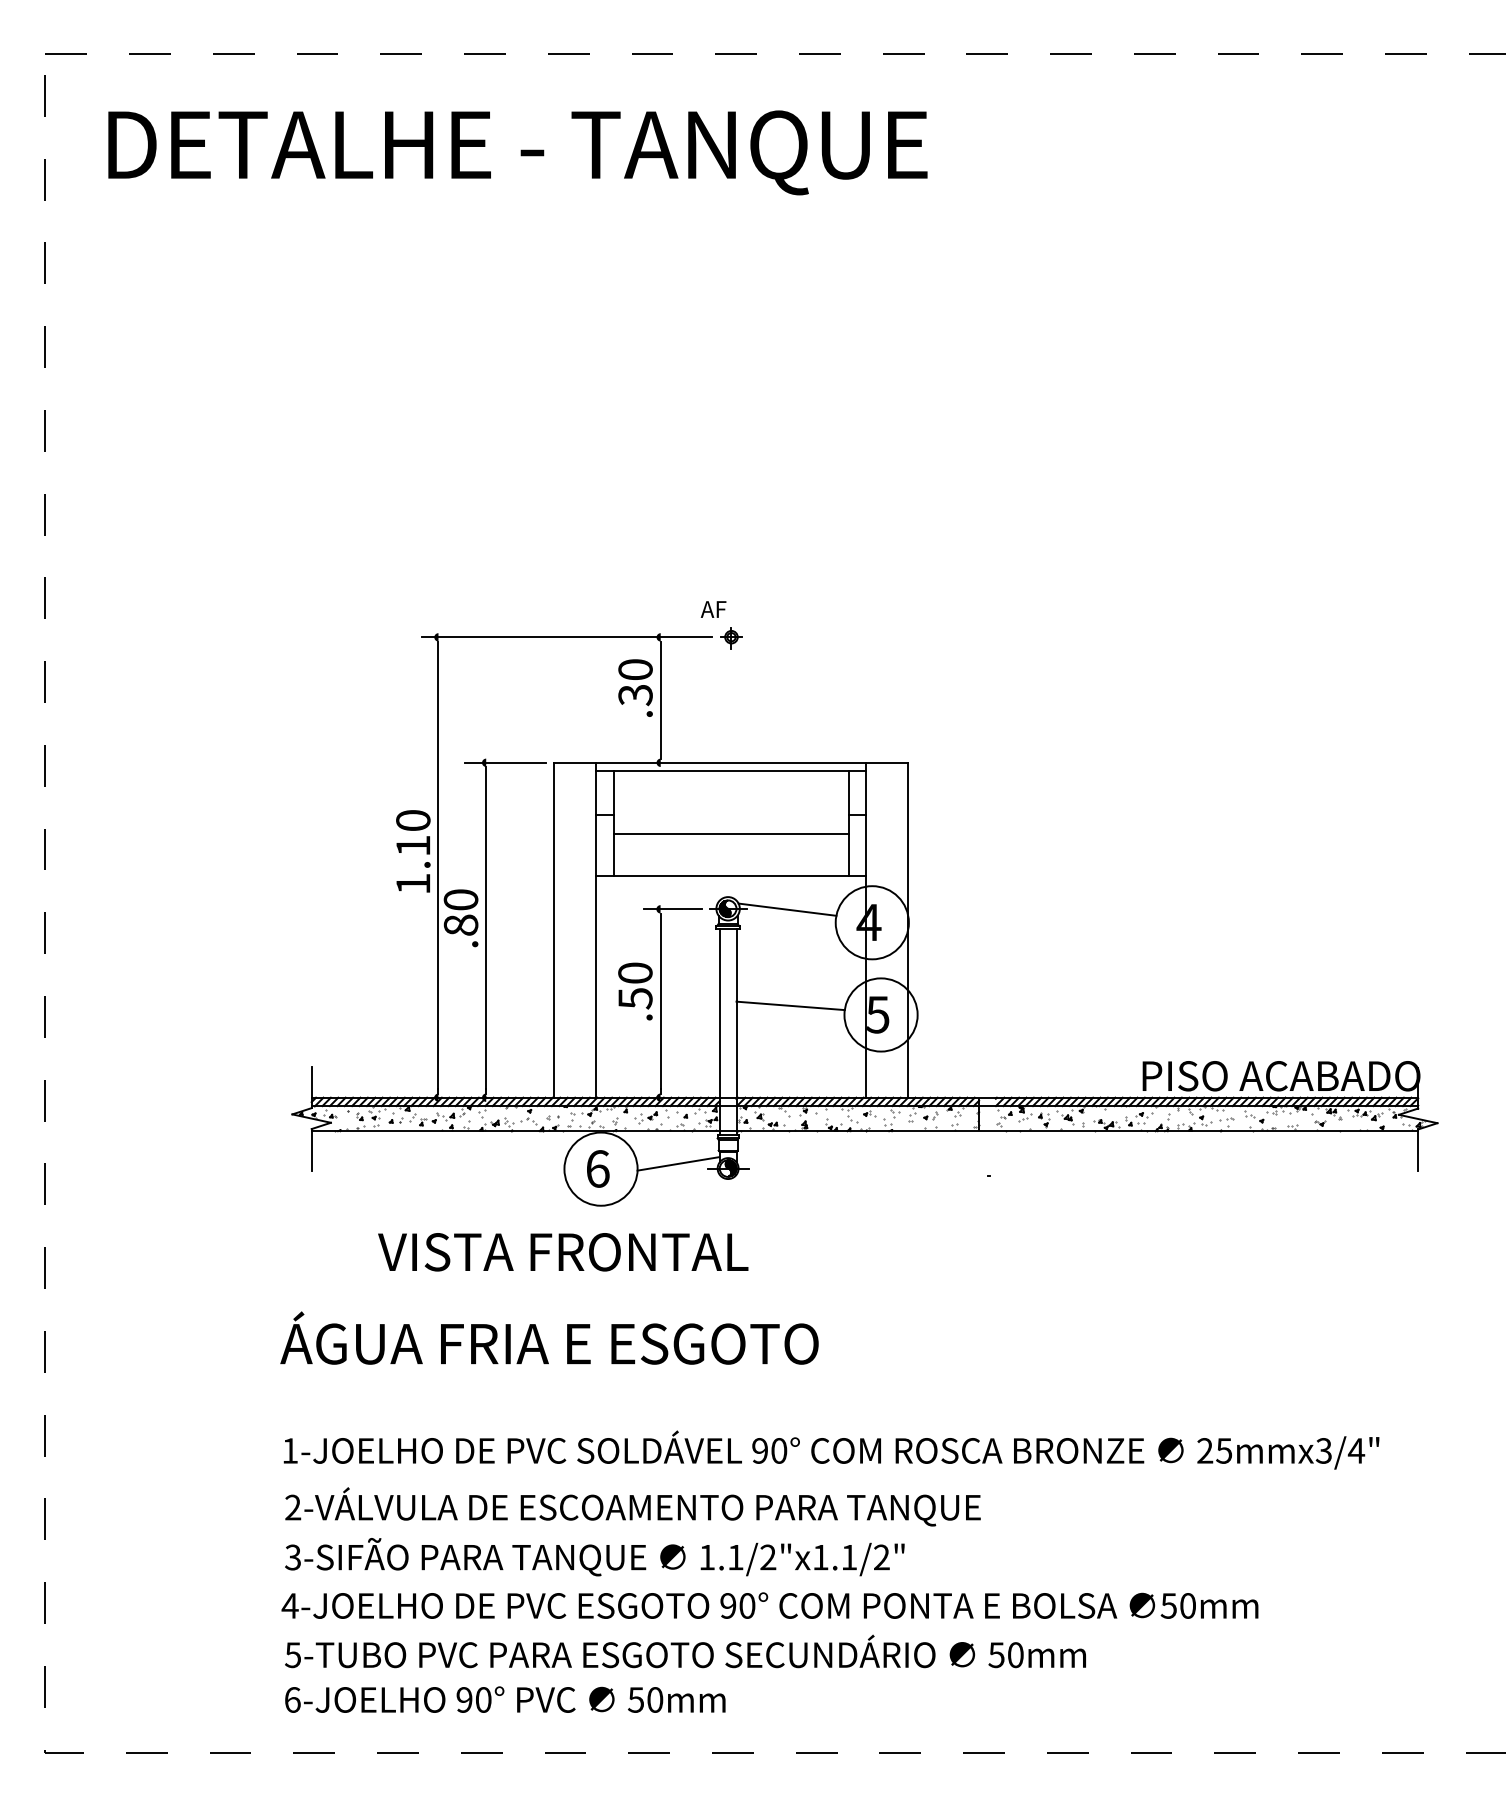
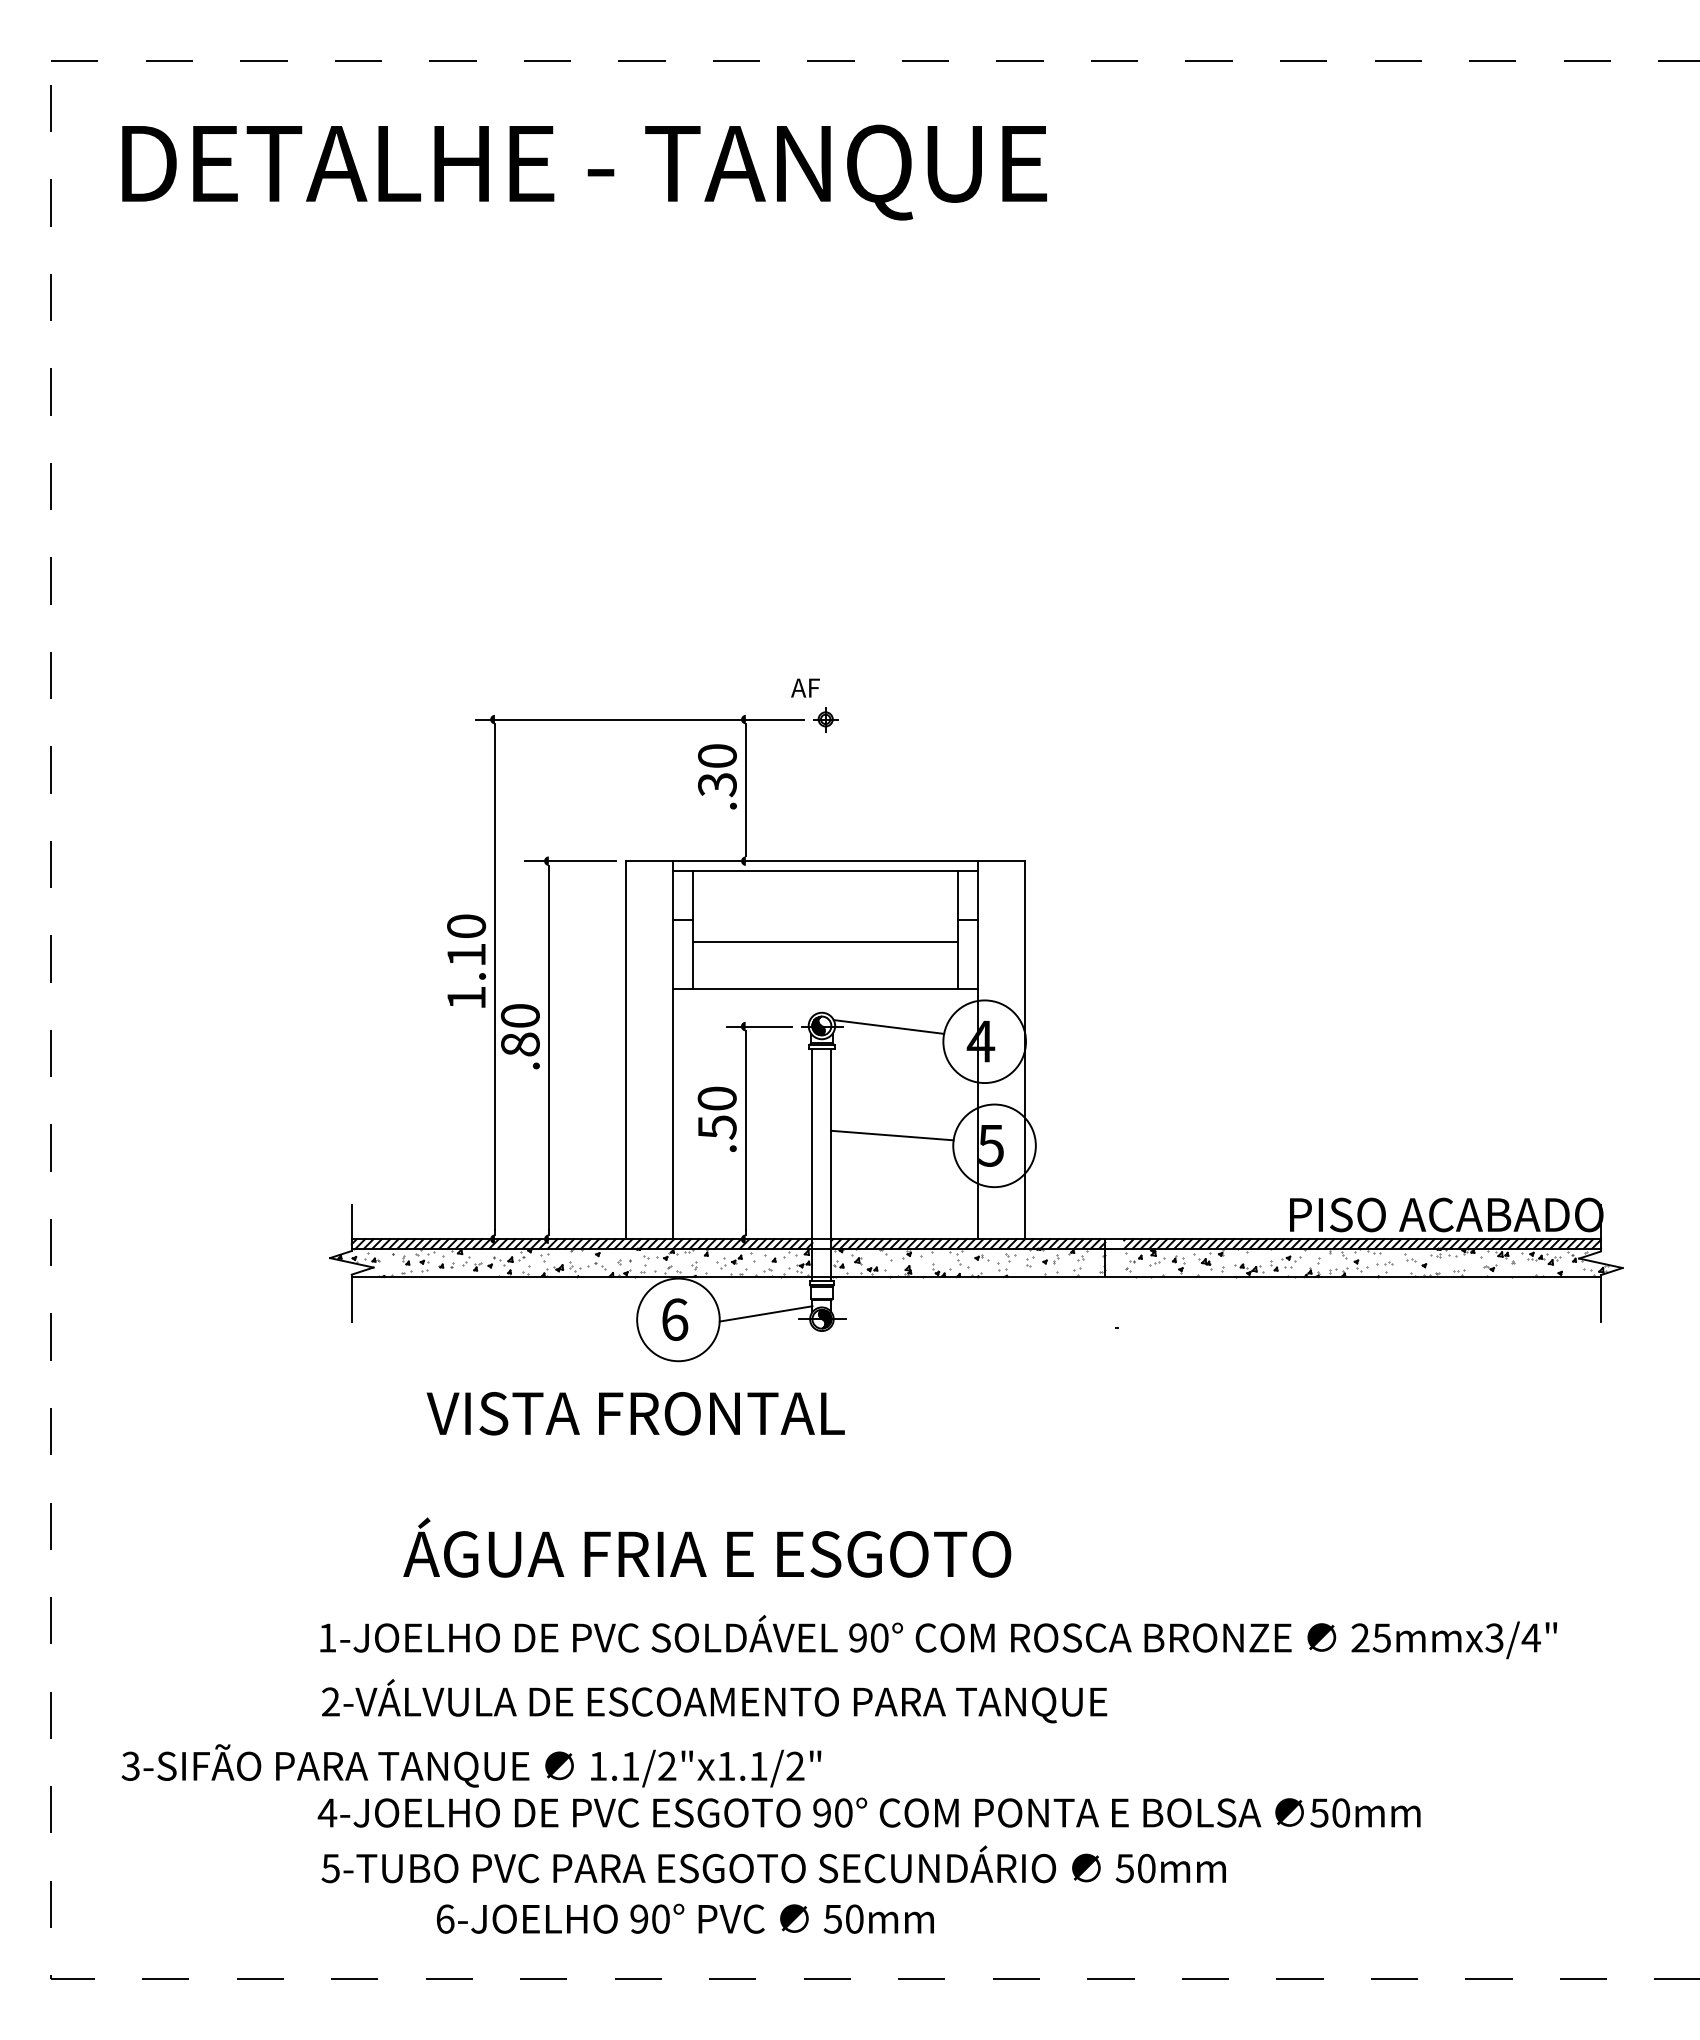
text: (549, 1337) -> (707, 1547), moved
text: (594, 1556) -> (471, 1765), moved
text: (504, 1699) -> (684, 1918), moved

